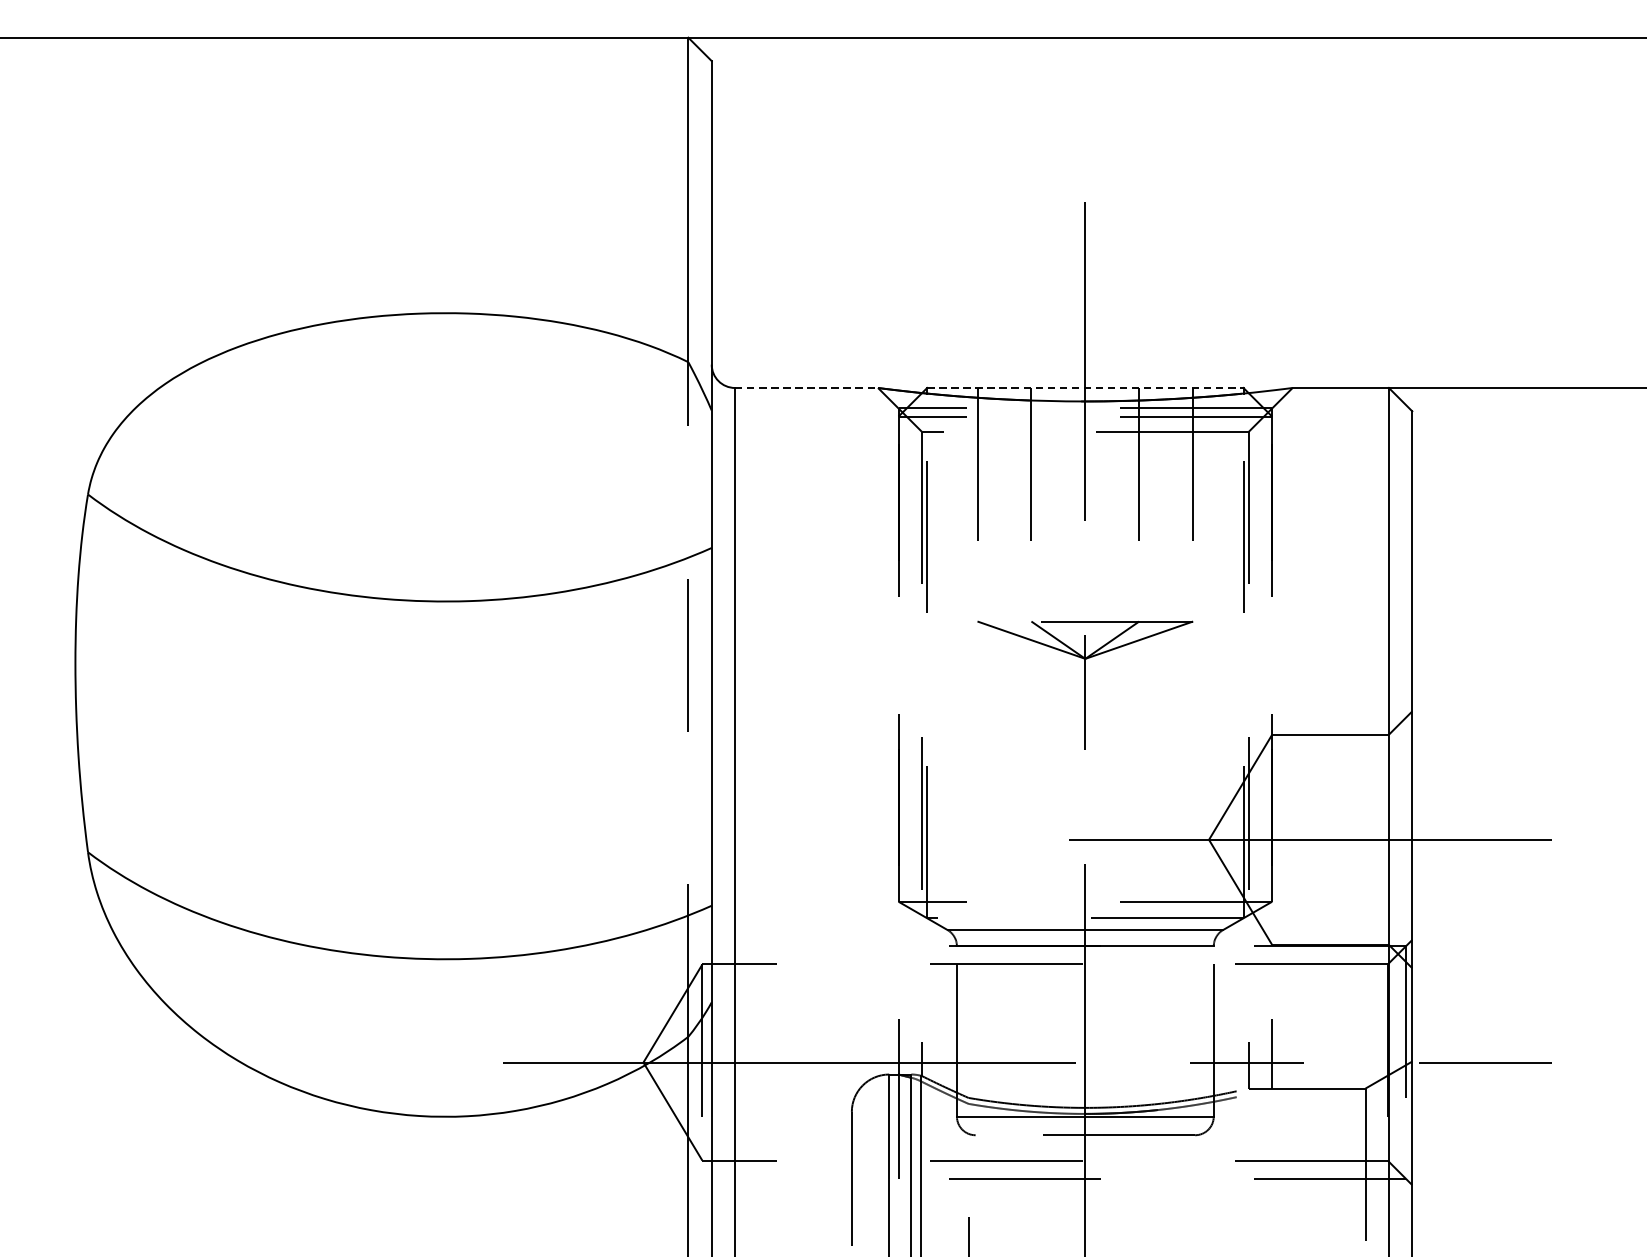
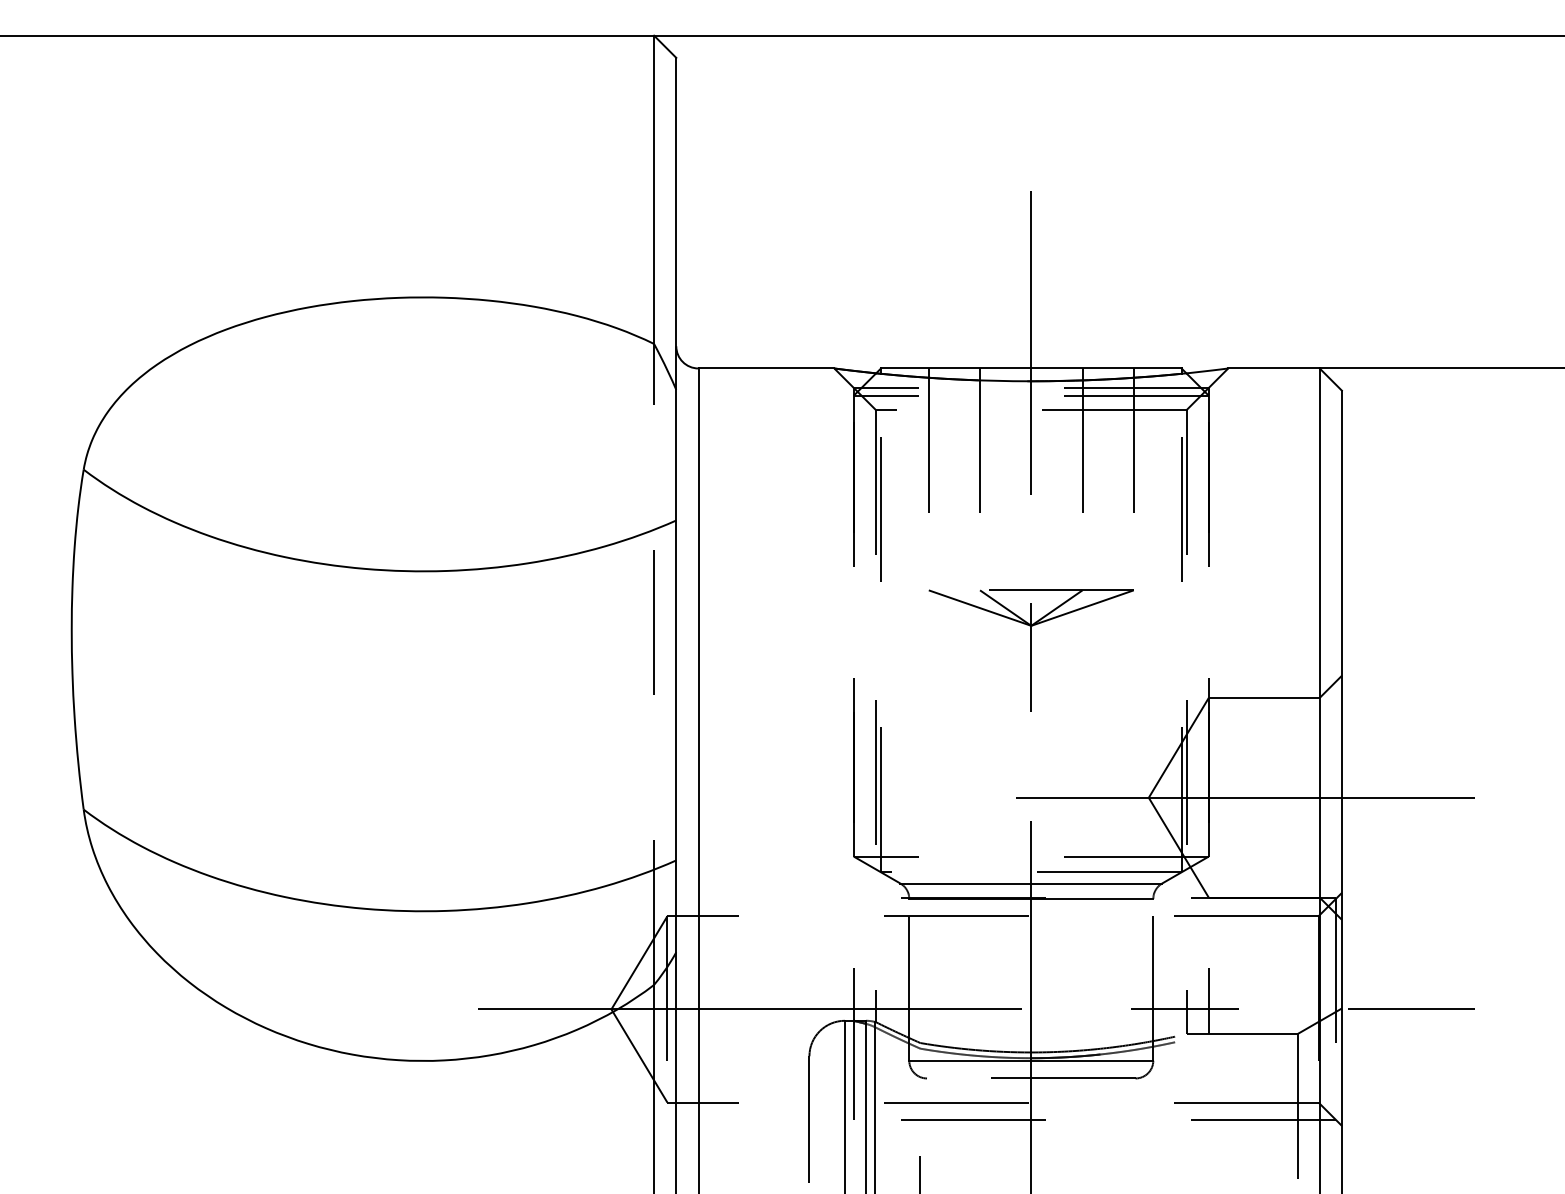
line: (806, 388) -> (766, 368), dashed -> solid
line: (1085, 388) -> (1031, 368), dashed -> solid

